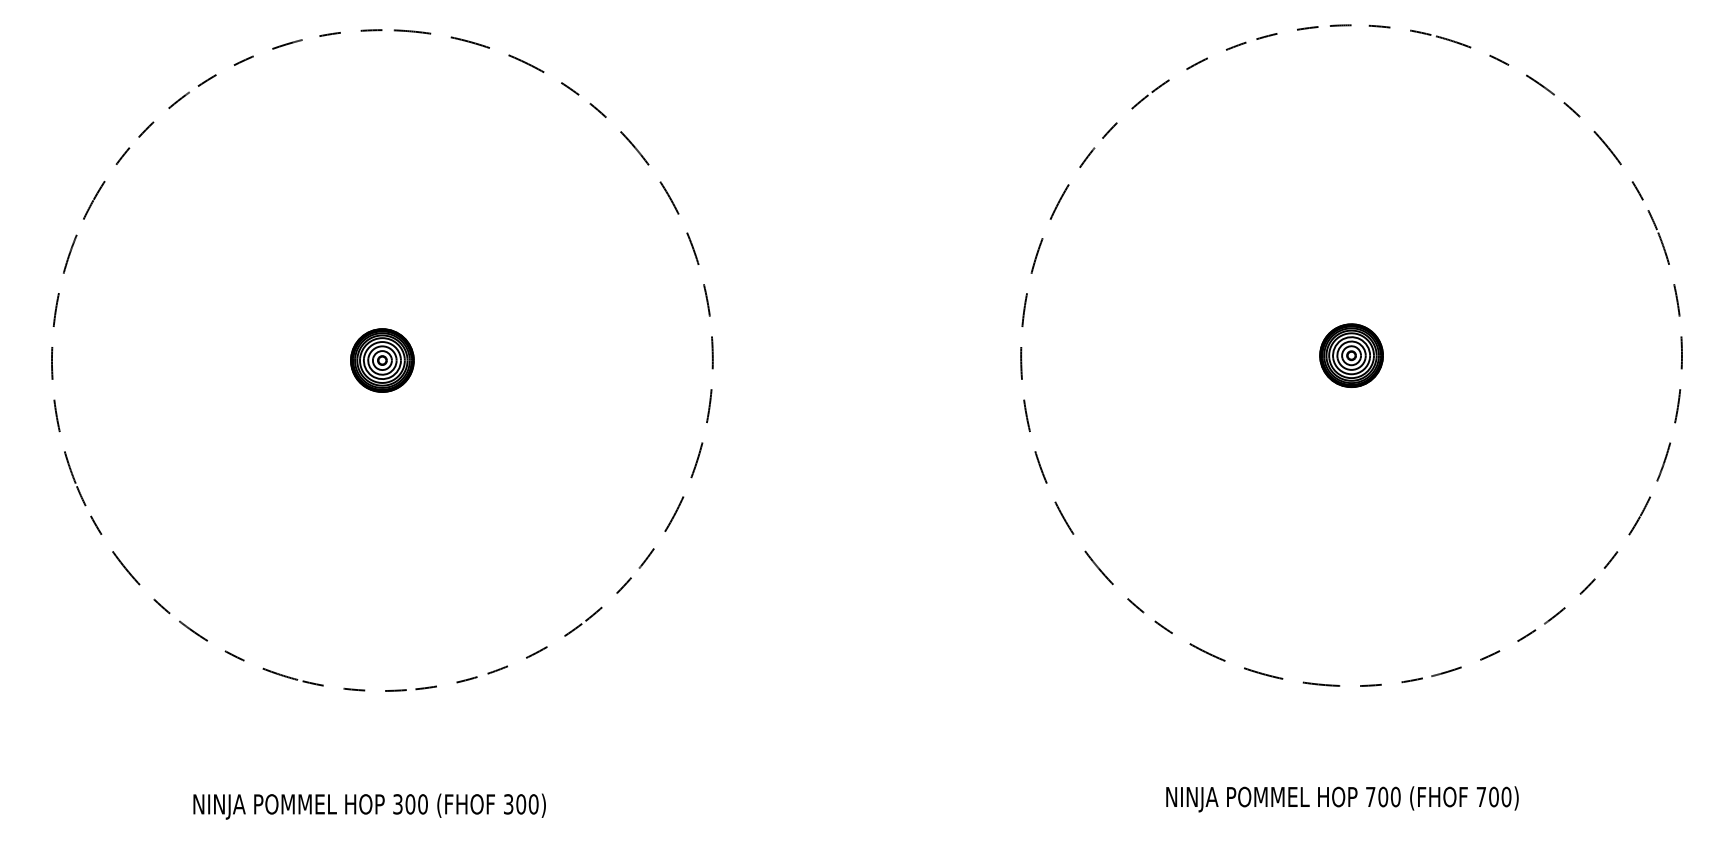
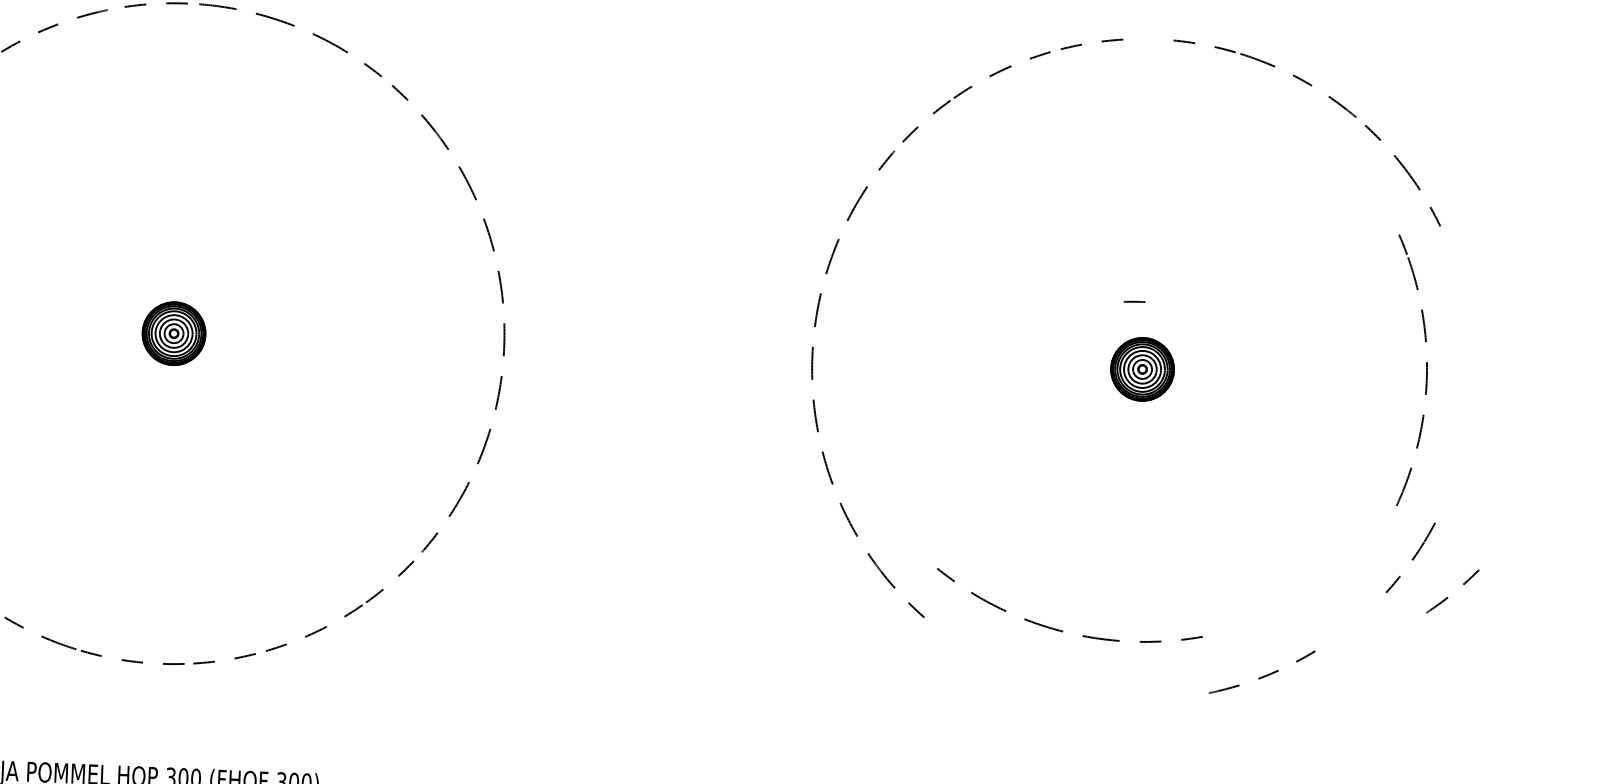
line: (1340, 25) -> (1134, 301), moved
part: (1680, 345) -> (1425, 371), moved
part: (1565, 607) -> (1448, 597), moved
part: (1282, 677) -> (1062, 630), moved

